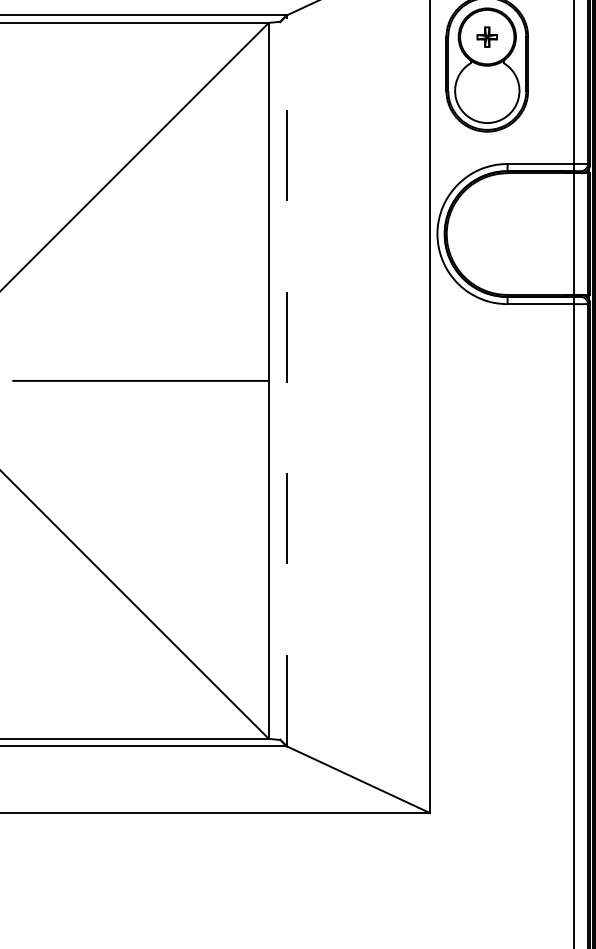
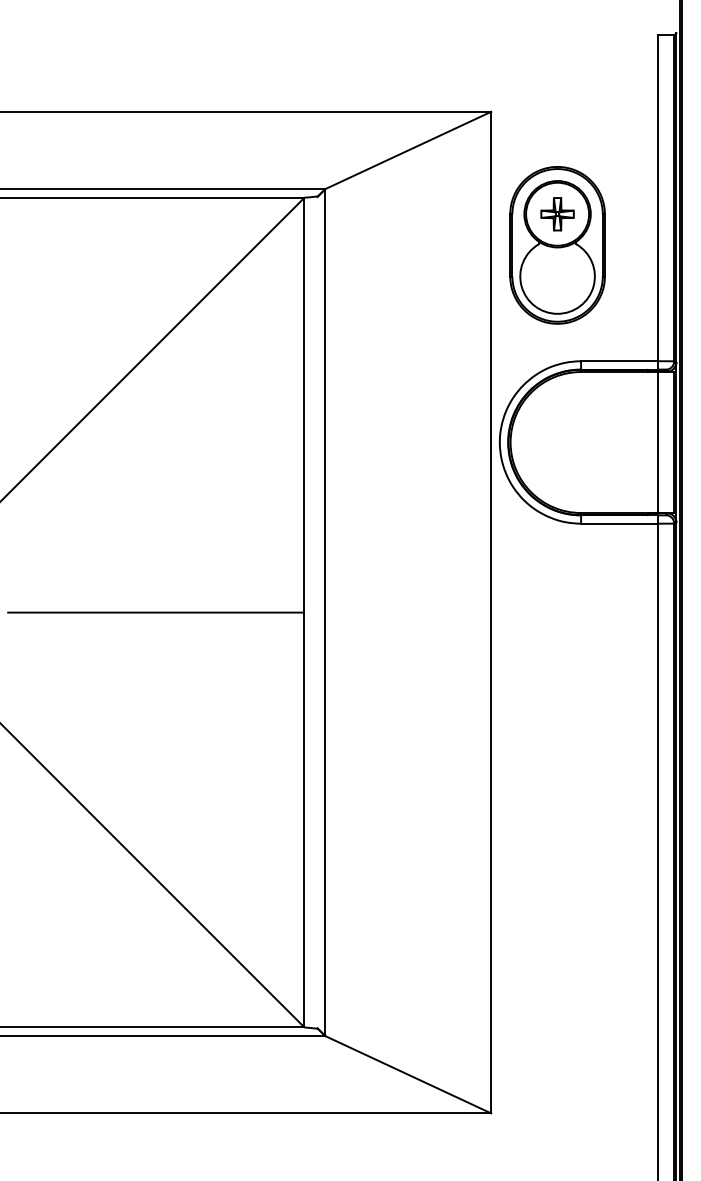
part: (487, 37) -> (557, 214), size x1.43
line: (287, 380) -> (325, 612), dashed -> solid

